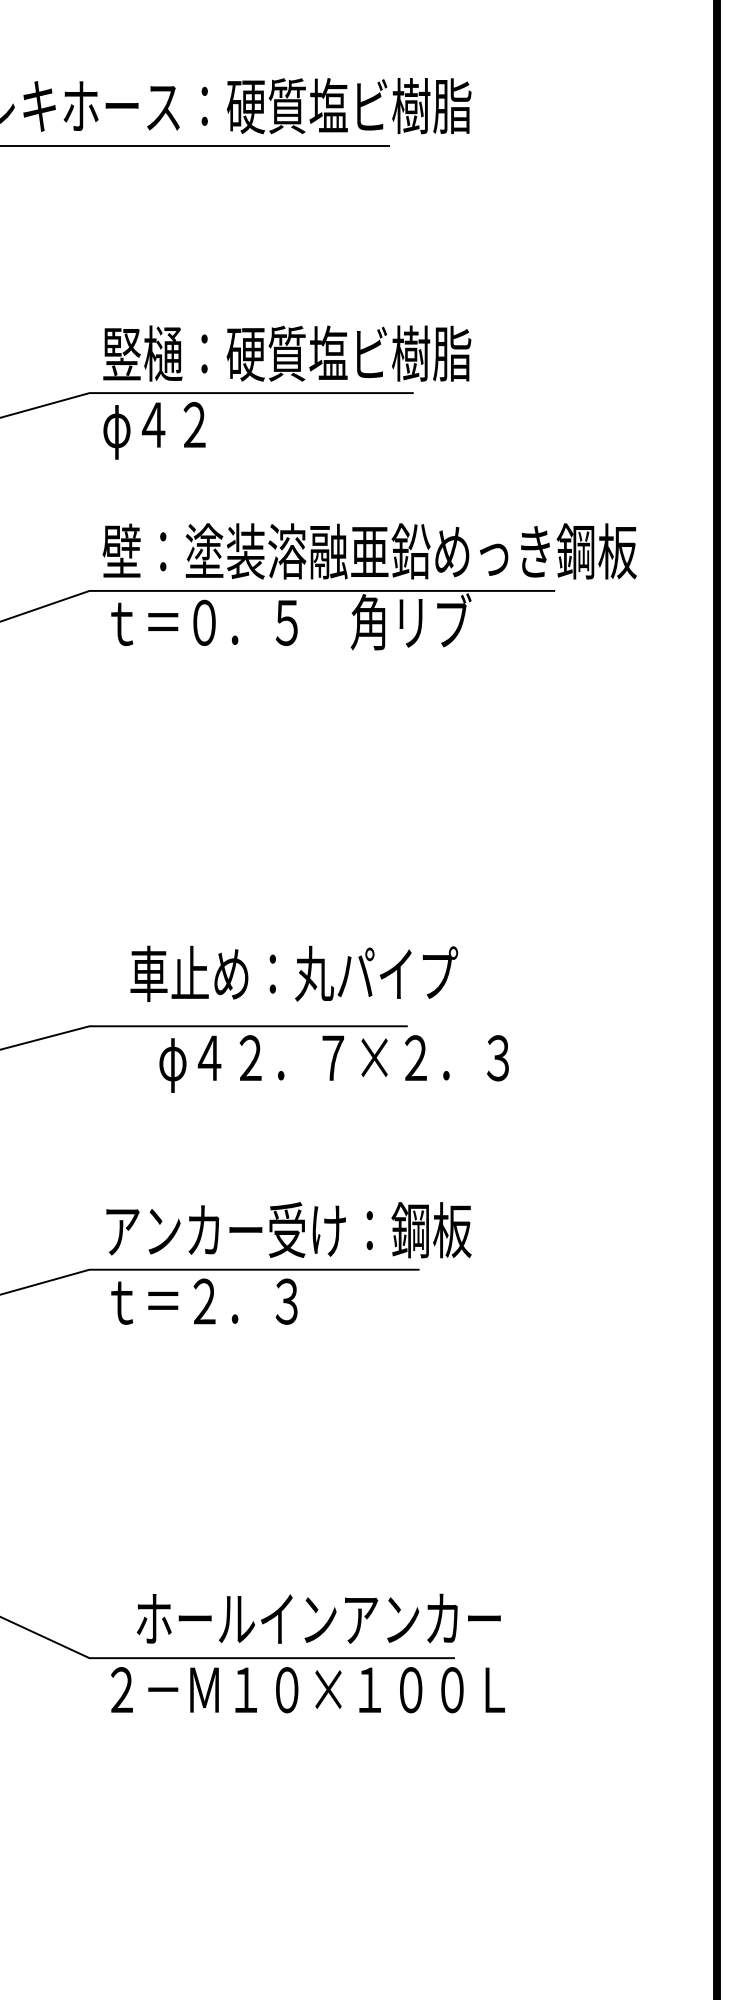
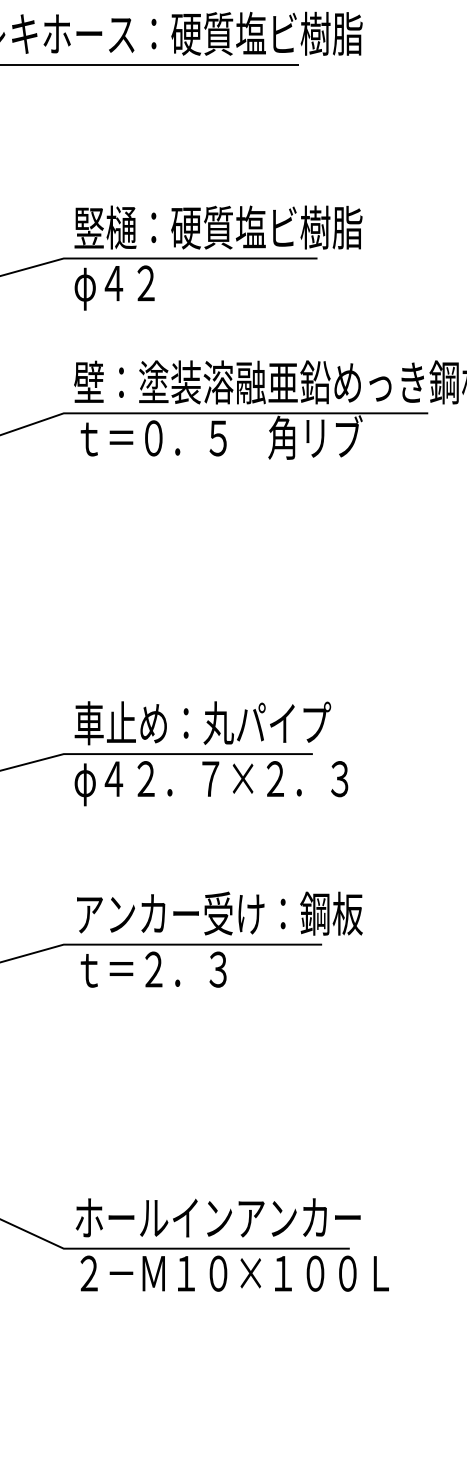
text: (294, 973) -> (203, 722), moved
text: (333, 1063) -> (210, 783), moved
text: (318, 1618) -> (217, 1217), moved

